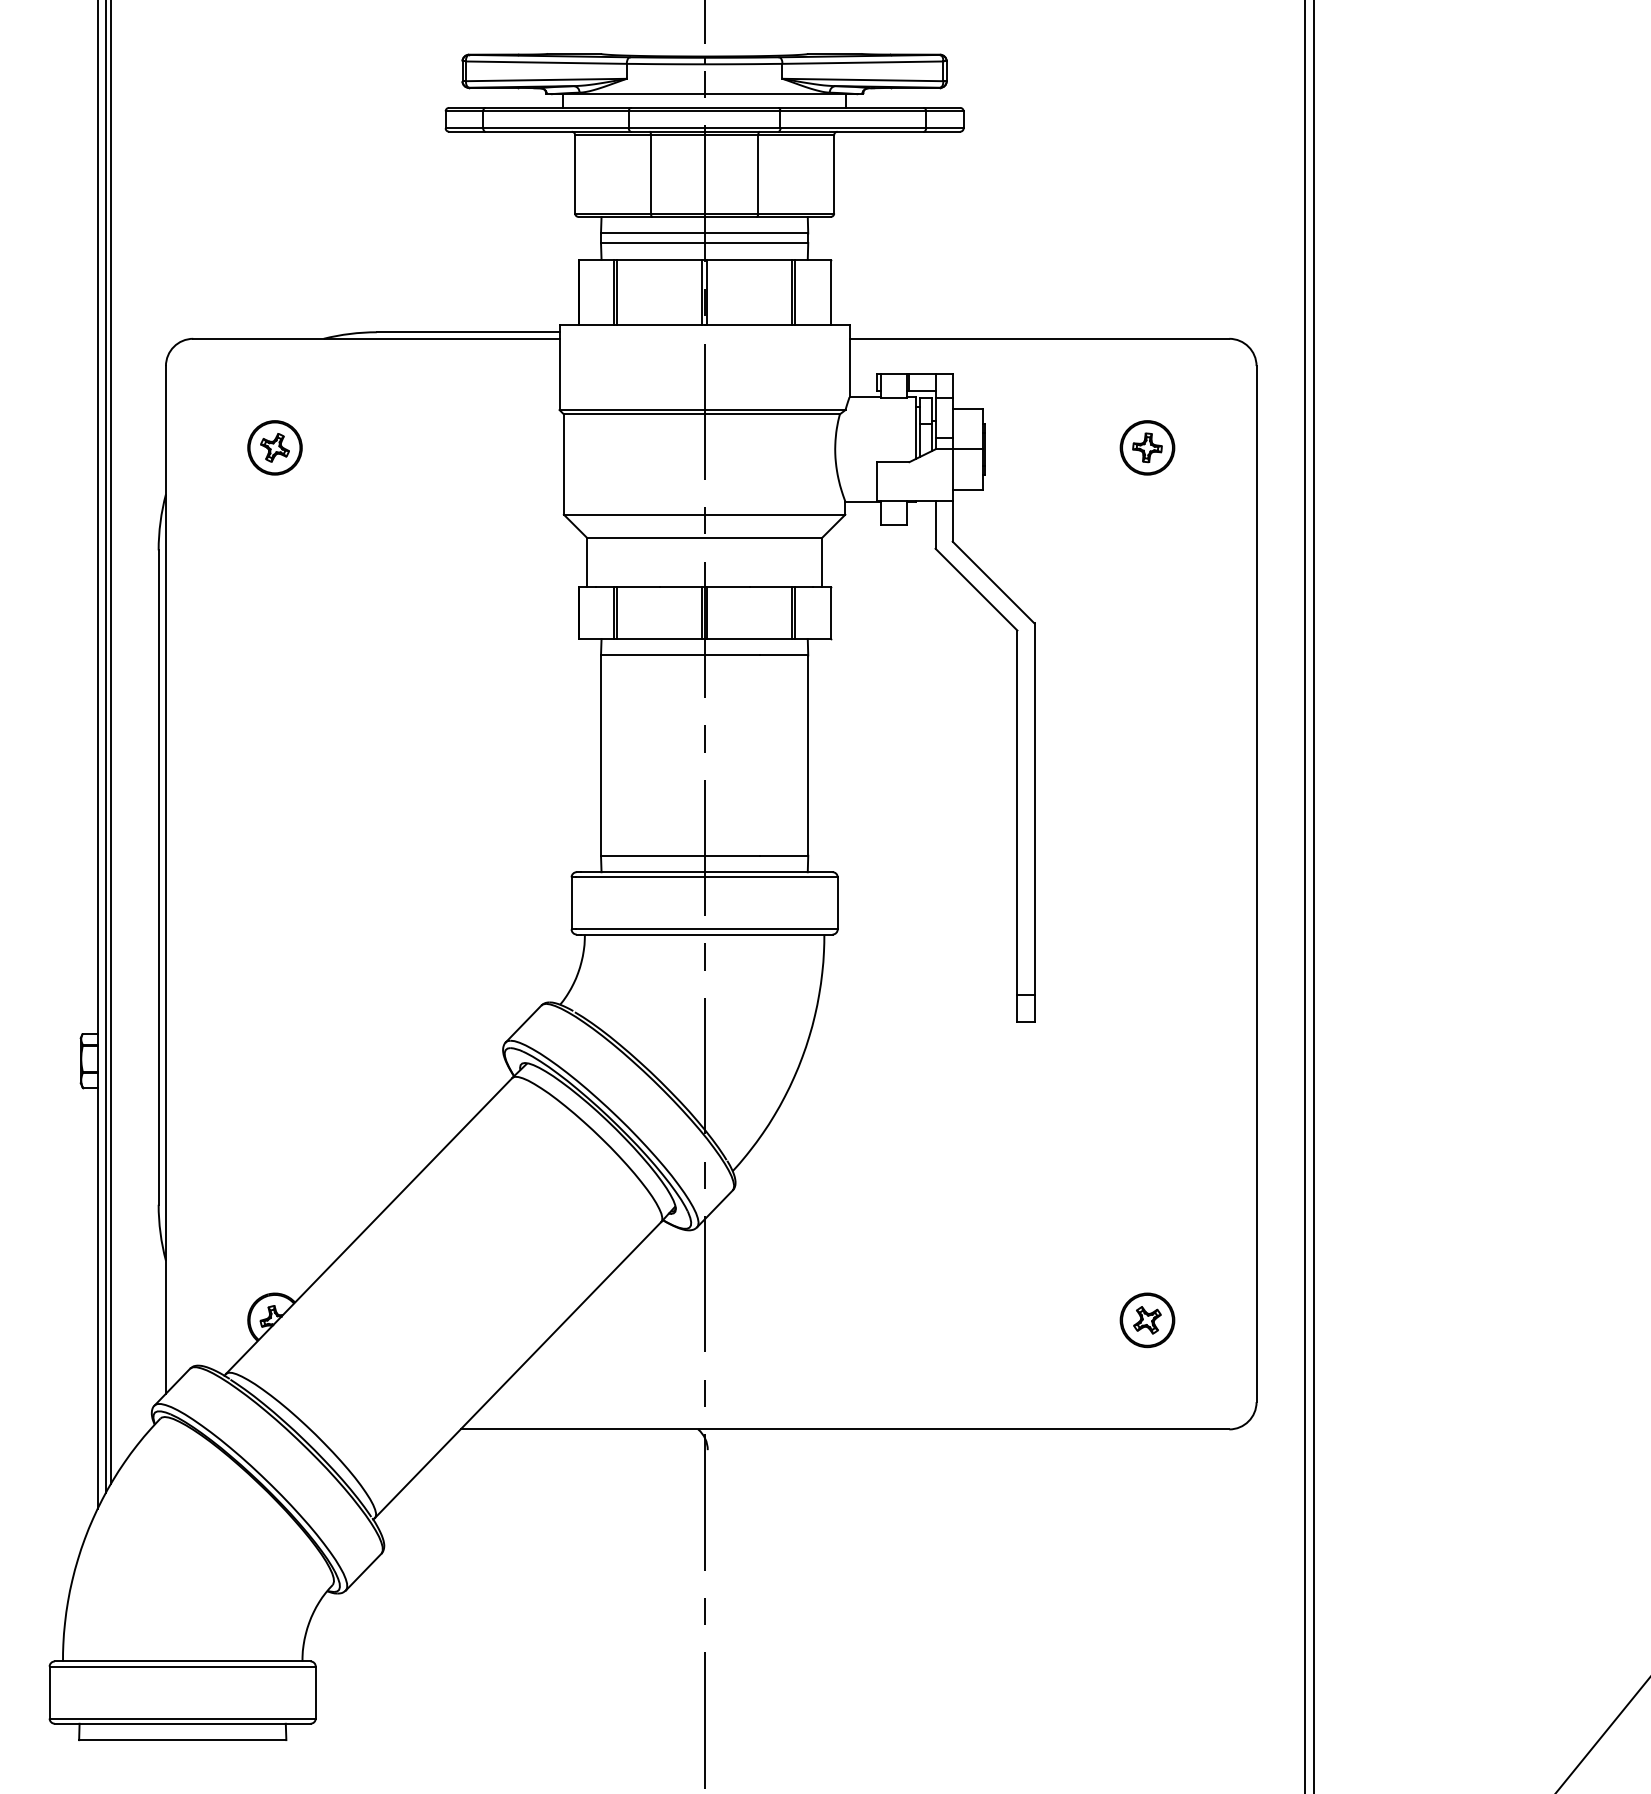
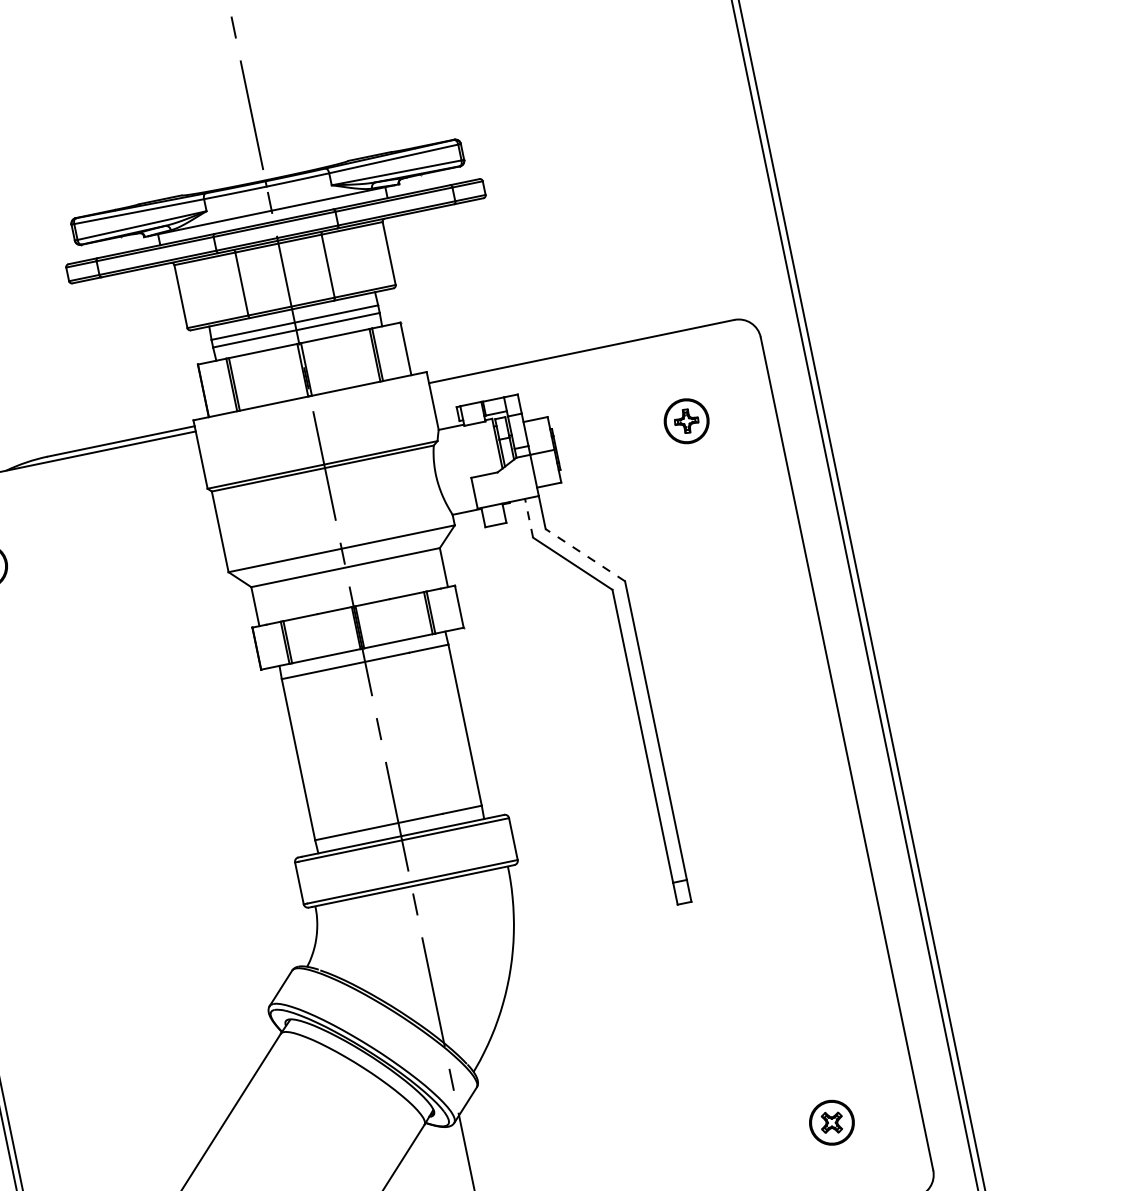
line: (935, 524) -> (528, 518), solid -> dashed
line: (993, 582) -> (585, 555), solid -> dashed

